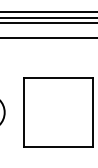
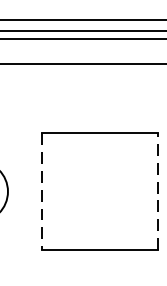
line: (92, 112) -> (157, 191), solid -> dashed
line: (24, 113) -> (41, 193), solid -> dashed

